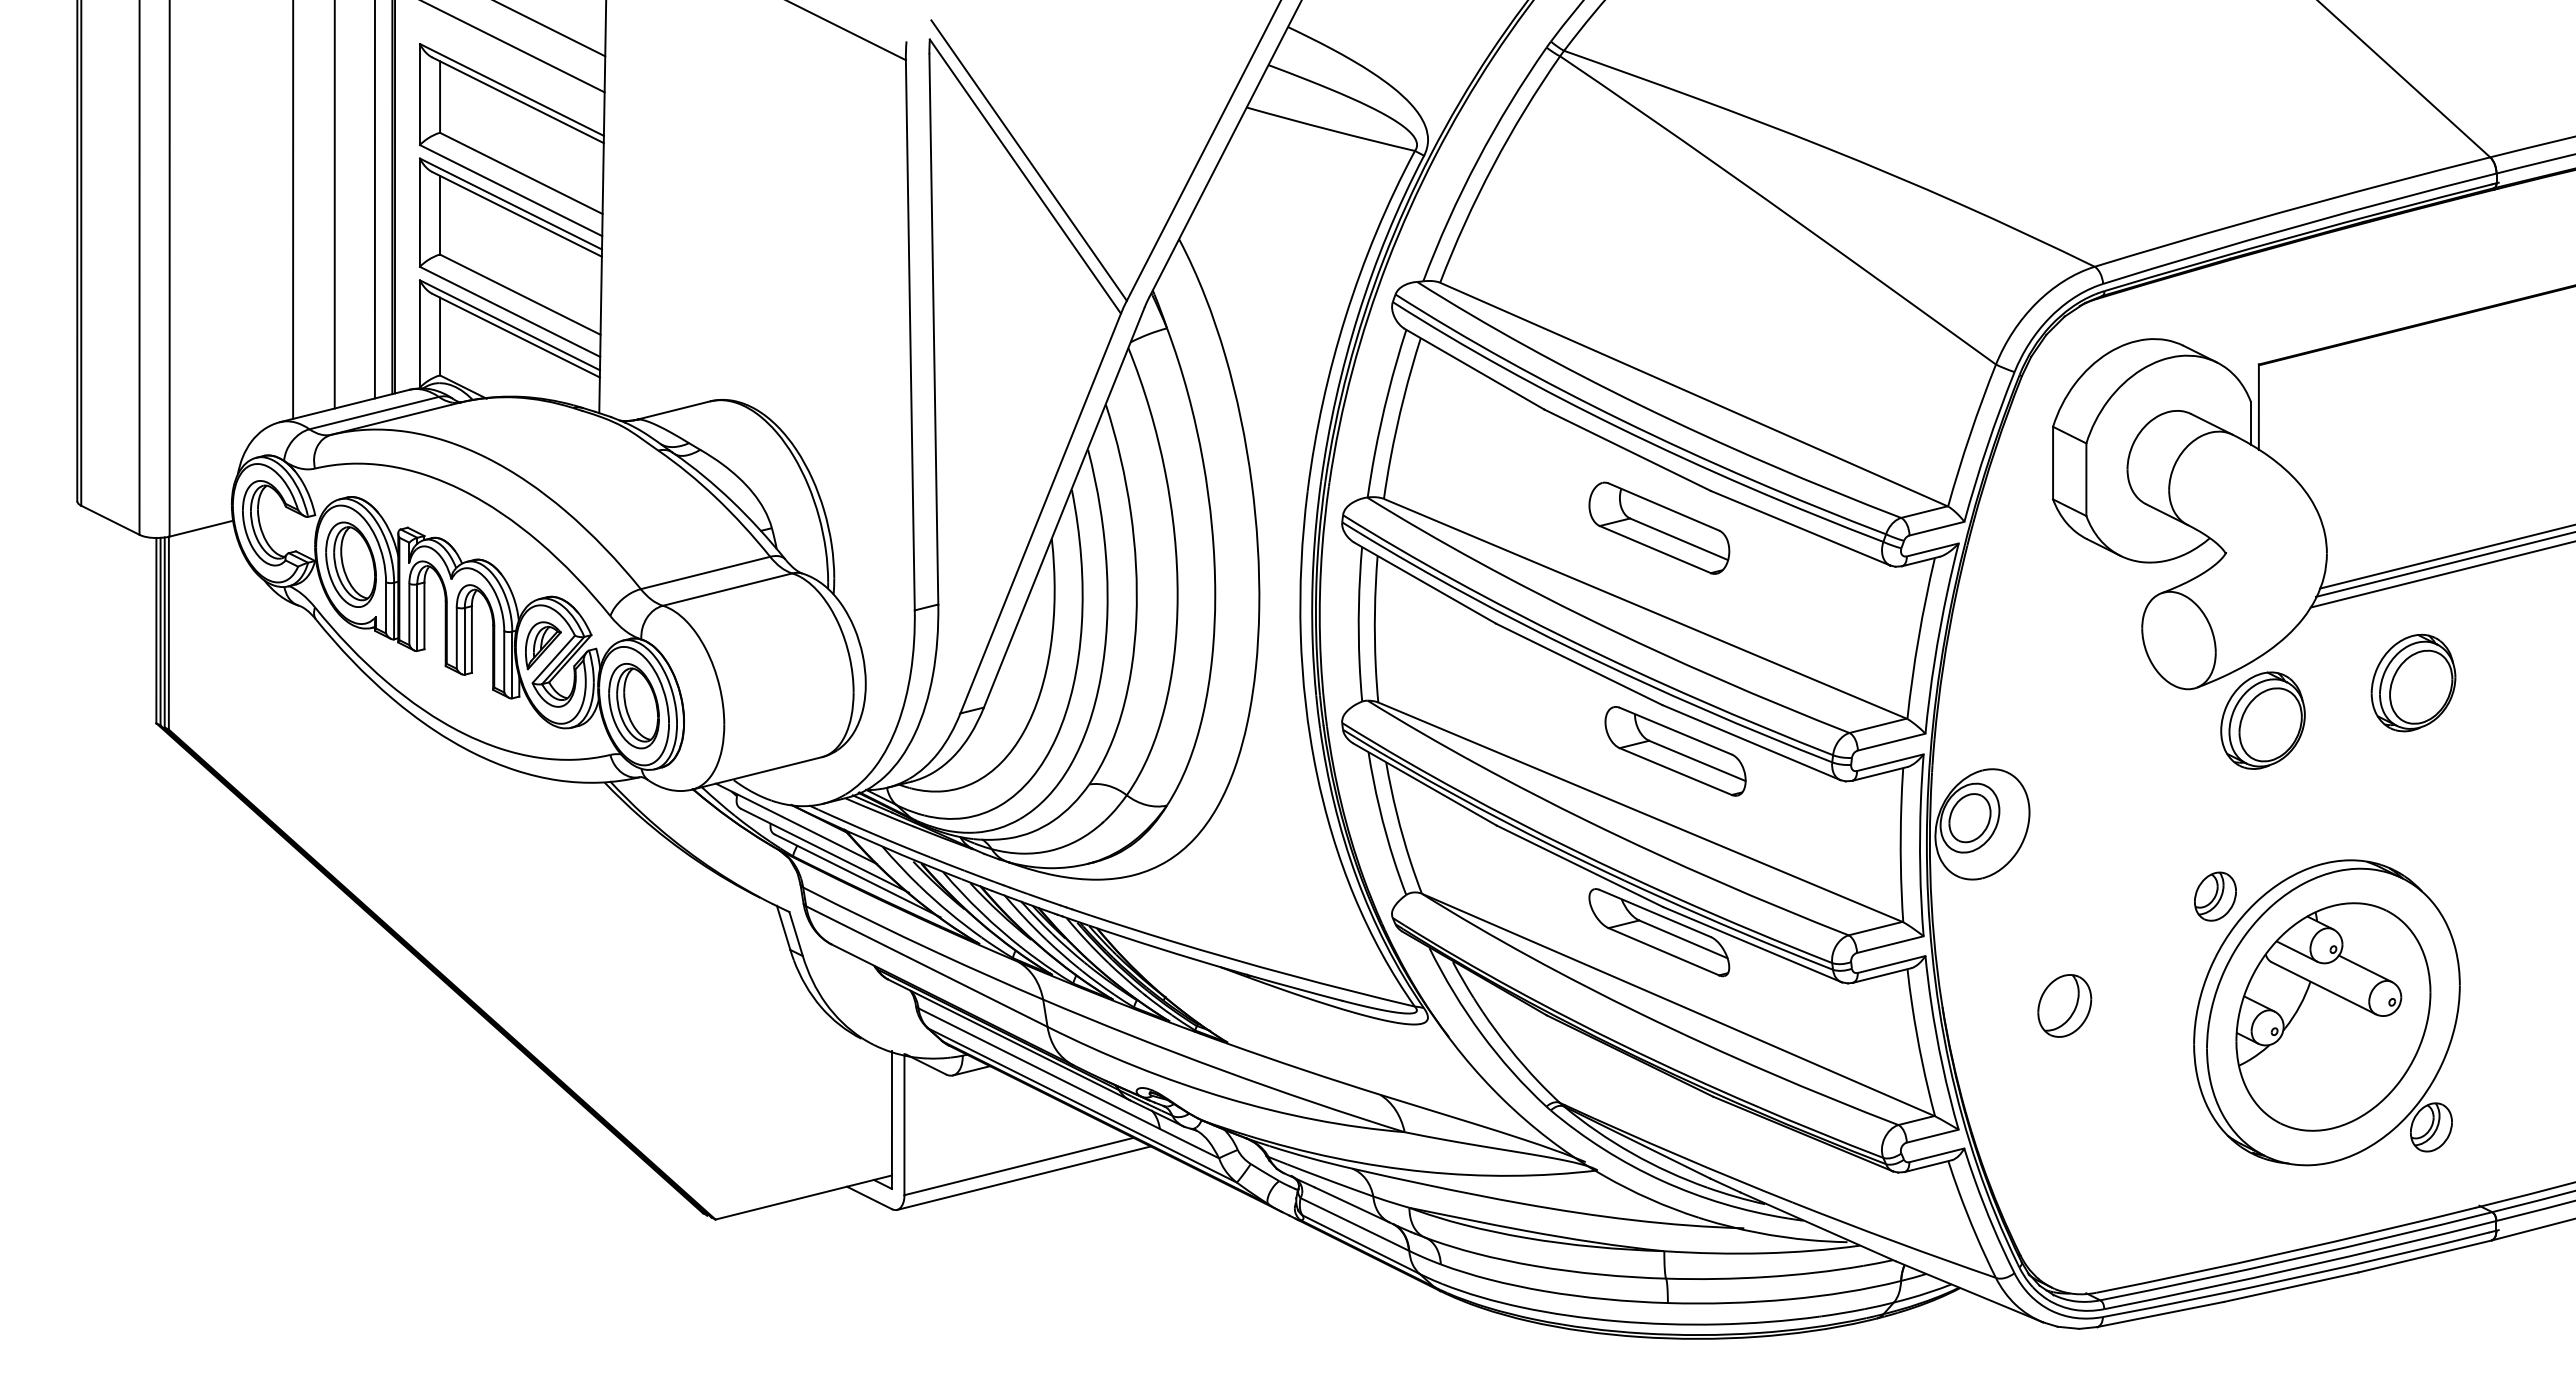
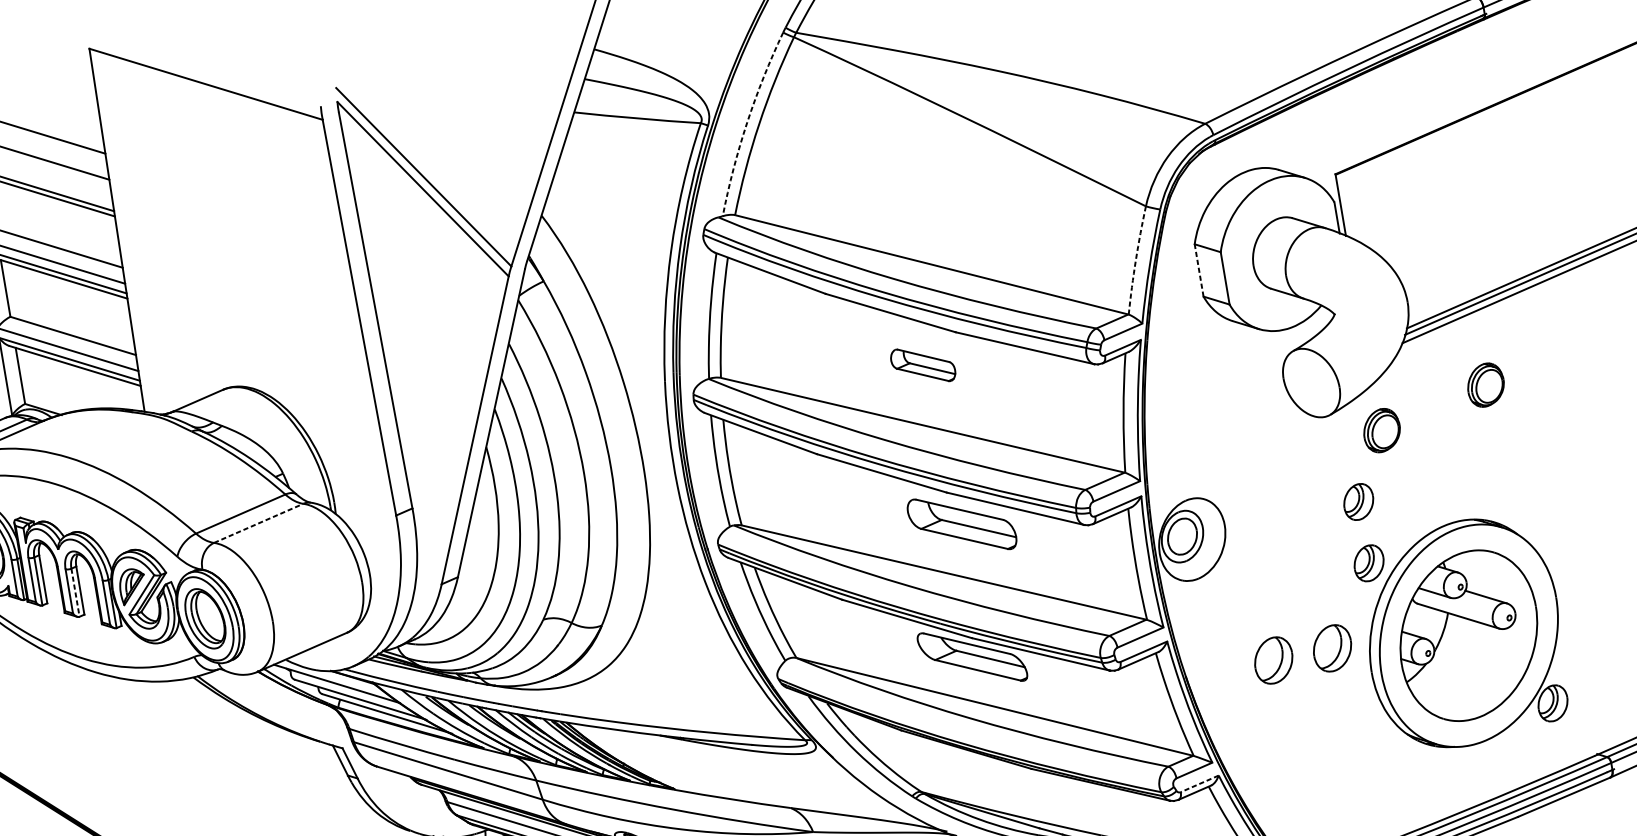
arc: (1477, 160) -> (747, 122), solid -> dashed
arc: (1970, 434) -> (1136, 259), solid -> dashed
line: (2053, 462) -> (1199, 269), solid -> dashed
part: (1659, 527) -> (923, 364), size x0.6
line: (727, 589) -> (258, 523), solid -> dashed
line: (464, 641) -> (75, 592), solid -> dashed
part: (2413, 682) -> (1485, 384), size x0.6
part: (2262, 720) -> (1381, 430), size x0.6
part: (2215, 811) -> (1358, 501), added
part: (2146, 1002) -> (1332, 648), added
line: (1936, 1155) -> (1199, 784), solid -> dashed

